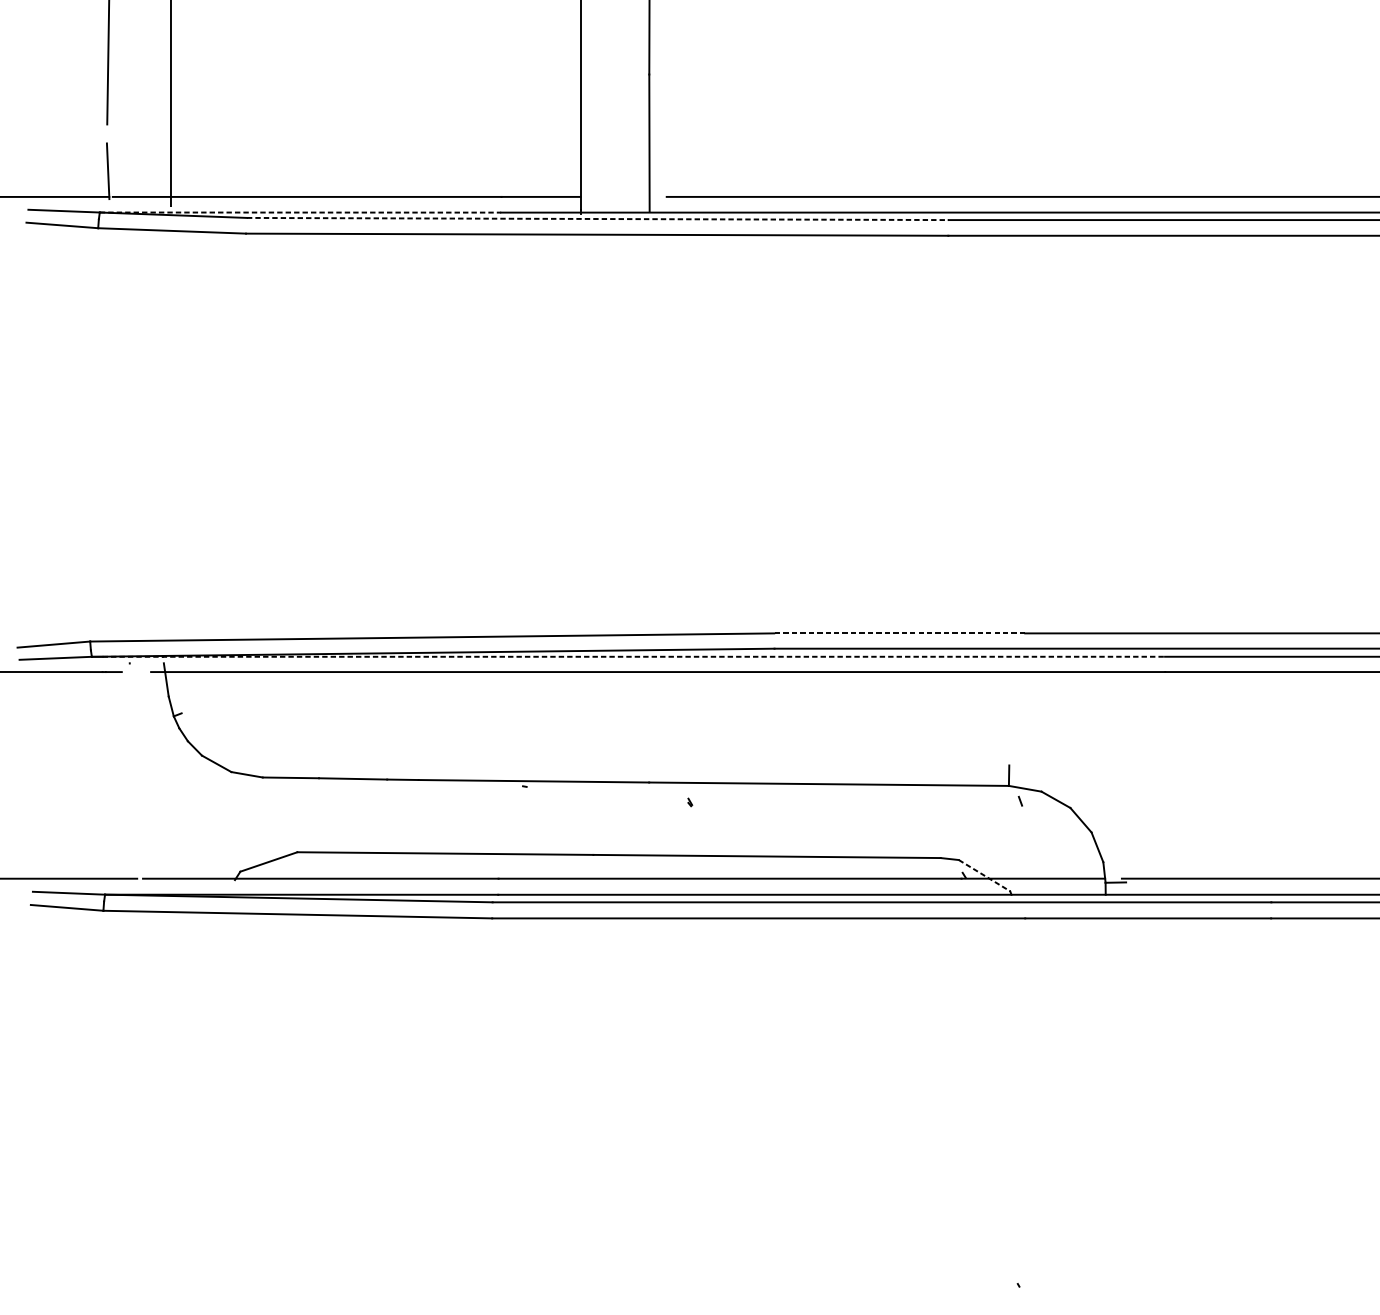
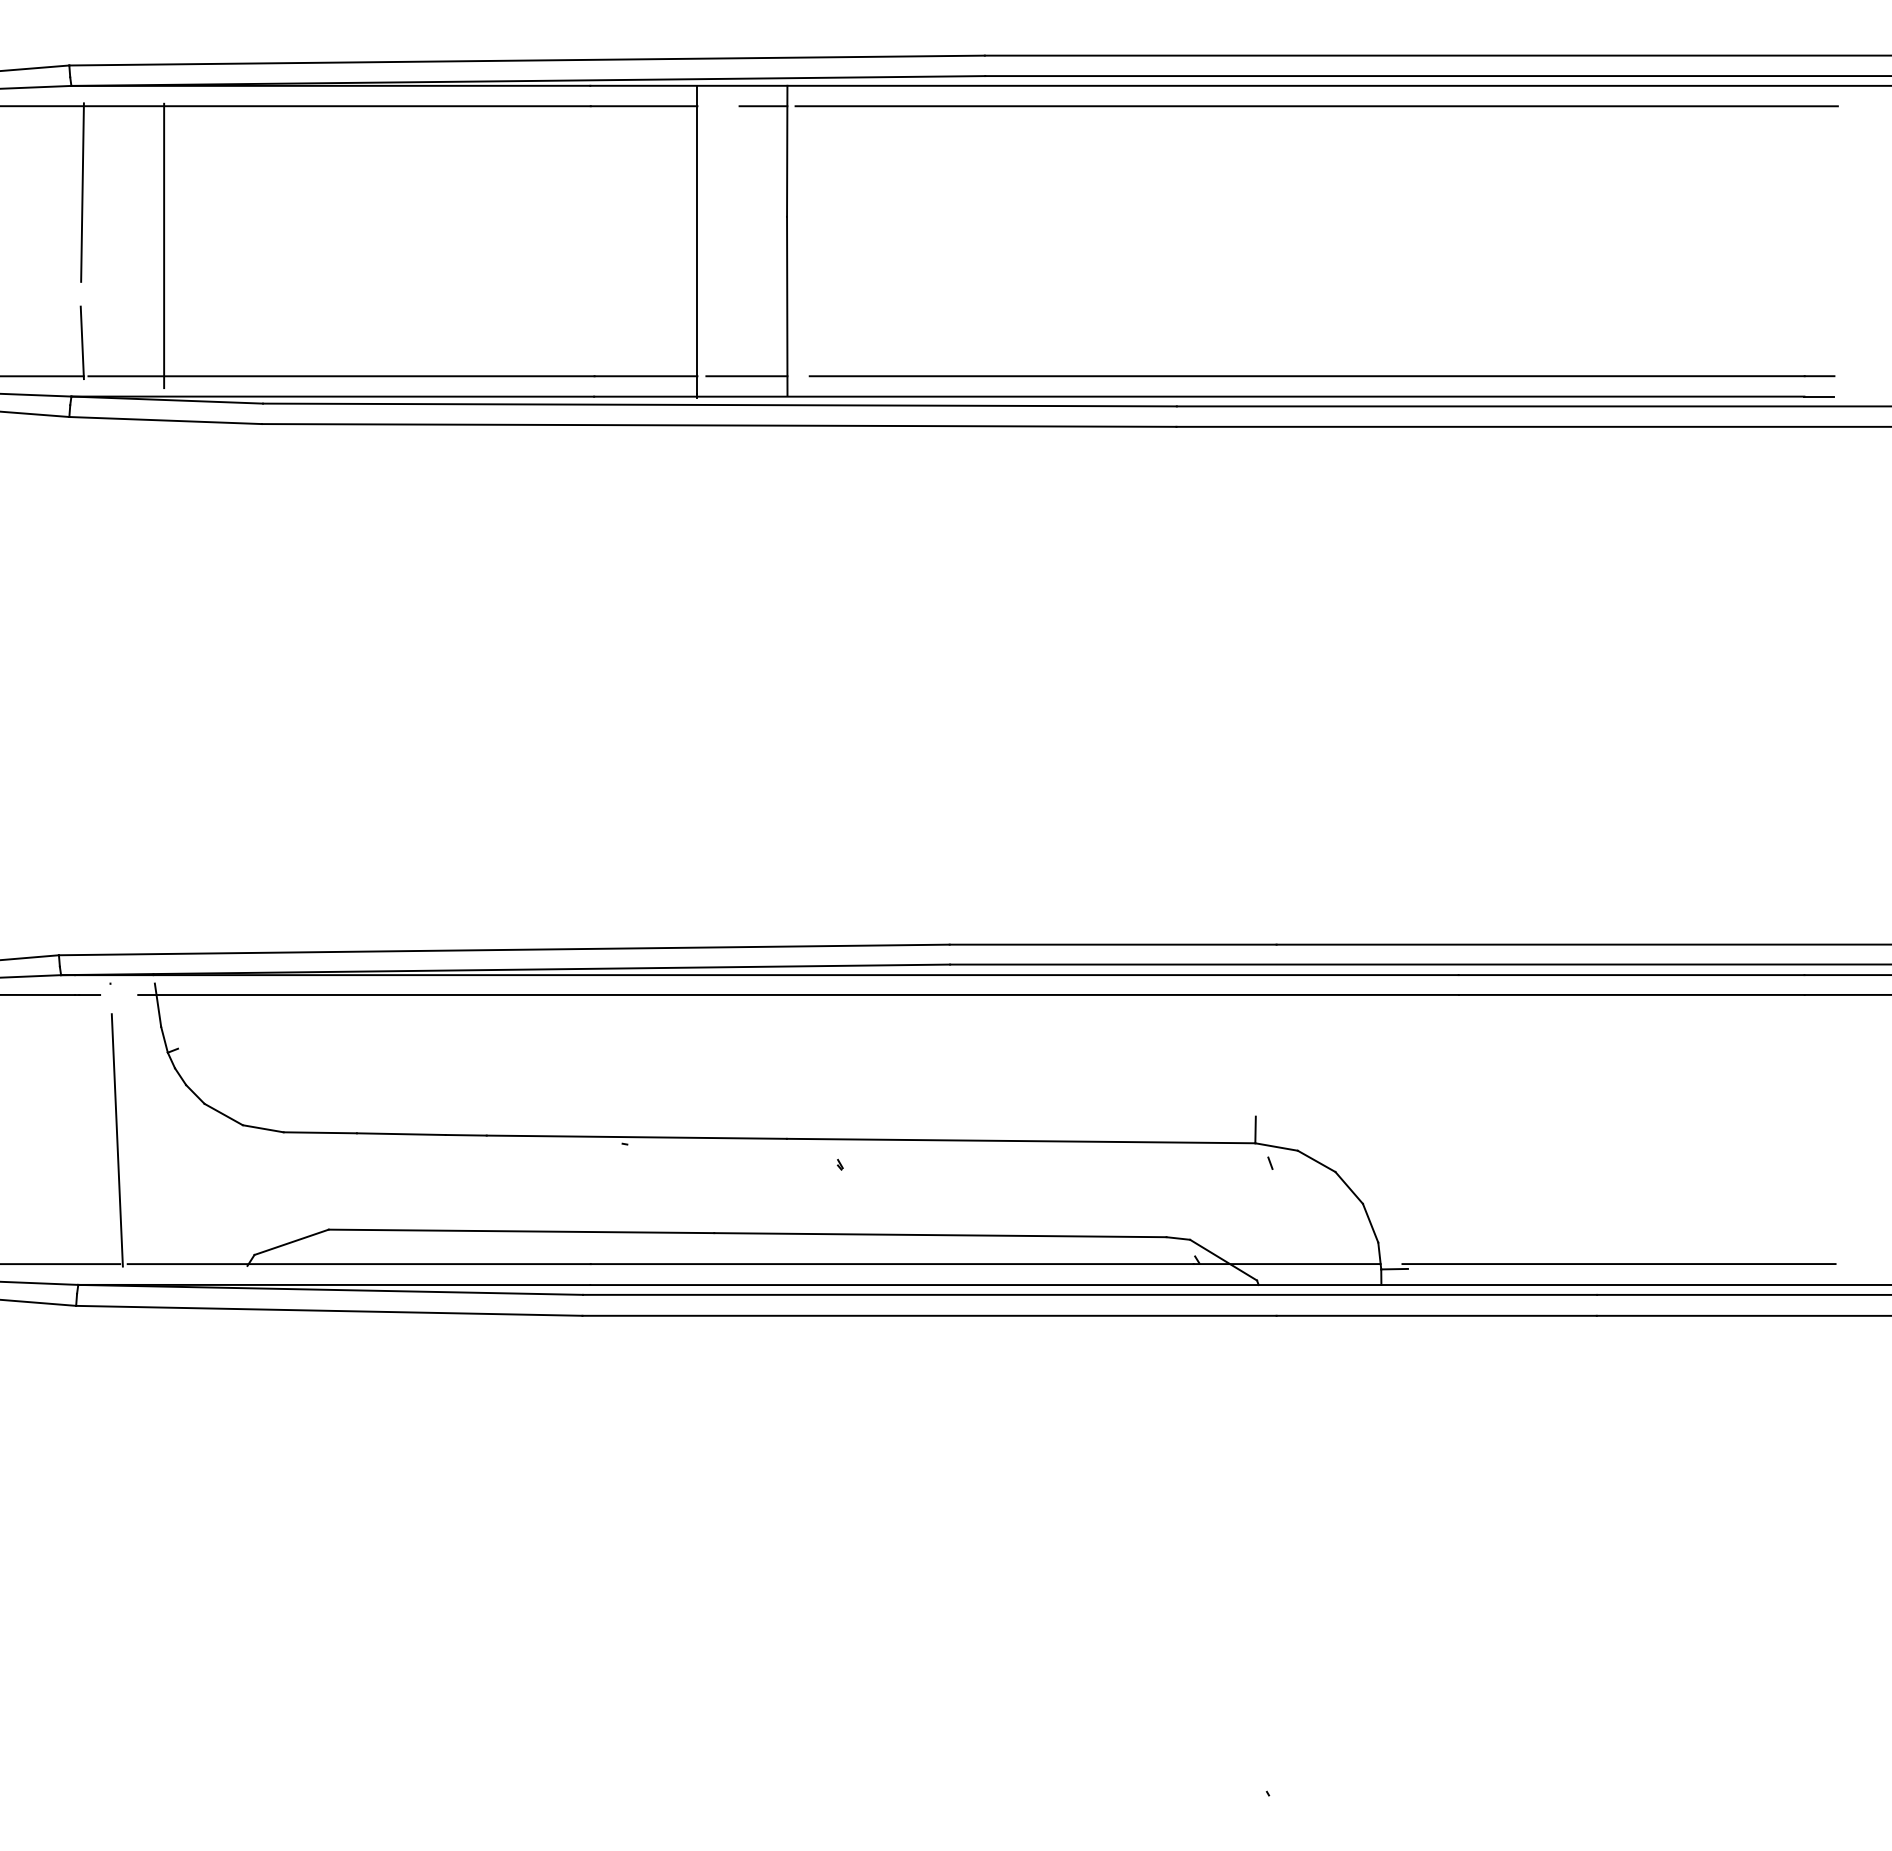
line: (618, 197) -> (746, 376), added
line: (301, 212) -> (333, 396), dashed -> solid
line: (597, 219) -> (719, 405), dashed -> solid
line: (899, 633) -> (1112, 944), dashed -> solid
line: (633, 657) -> (766, 975), dashed -> solid
line: (134, 783) -> (116, 1140), added
line: (985, 875) -> (1224, 1260), dashed -> solid

